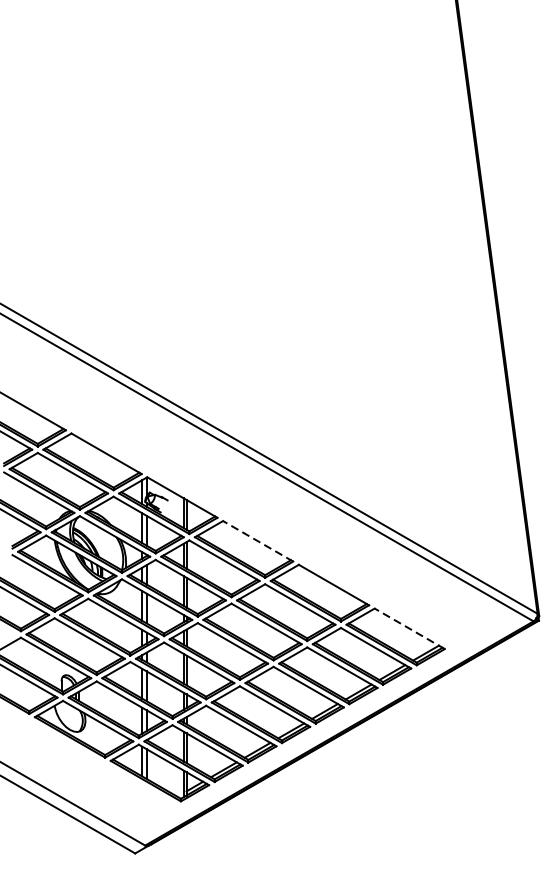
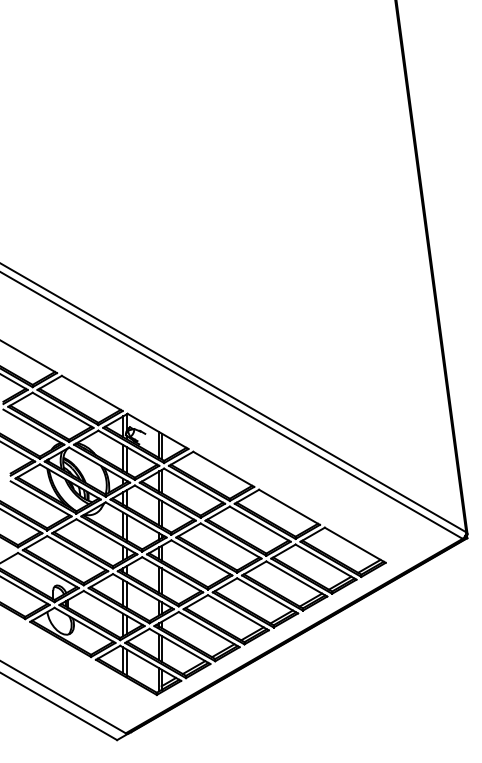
line: (257, 541) -> (223, 469), dashed -> solid
line: (408, 629) -> (354, 545), dashed -> solid

